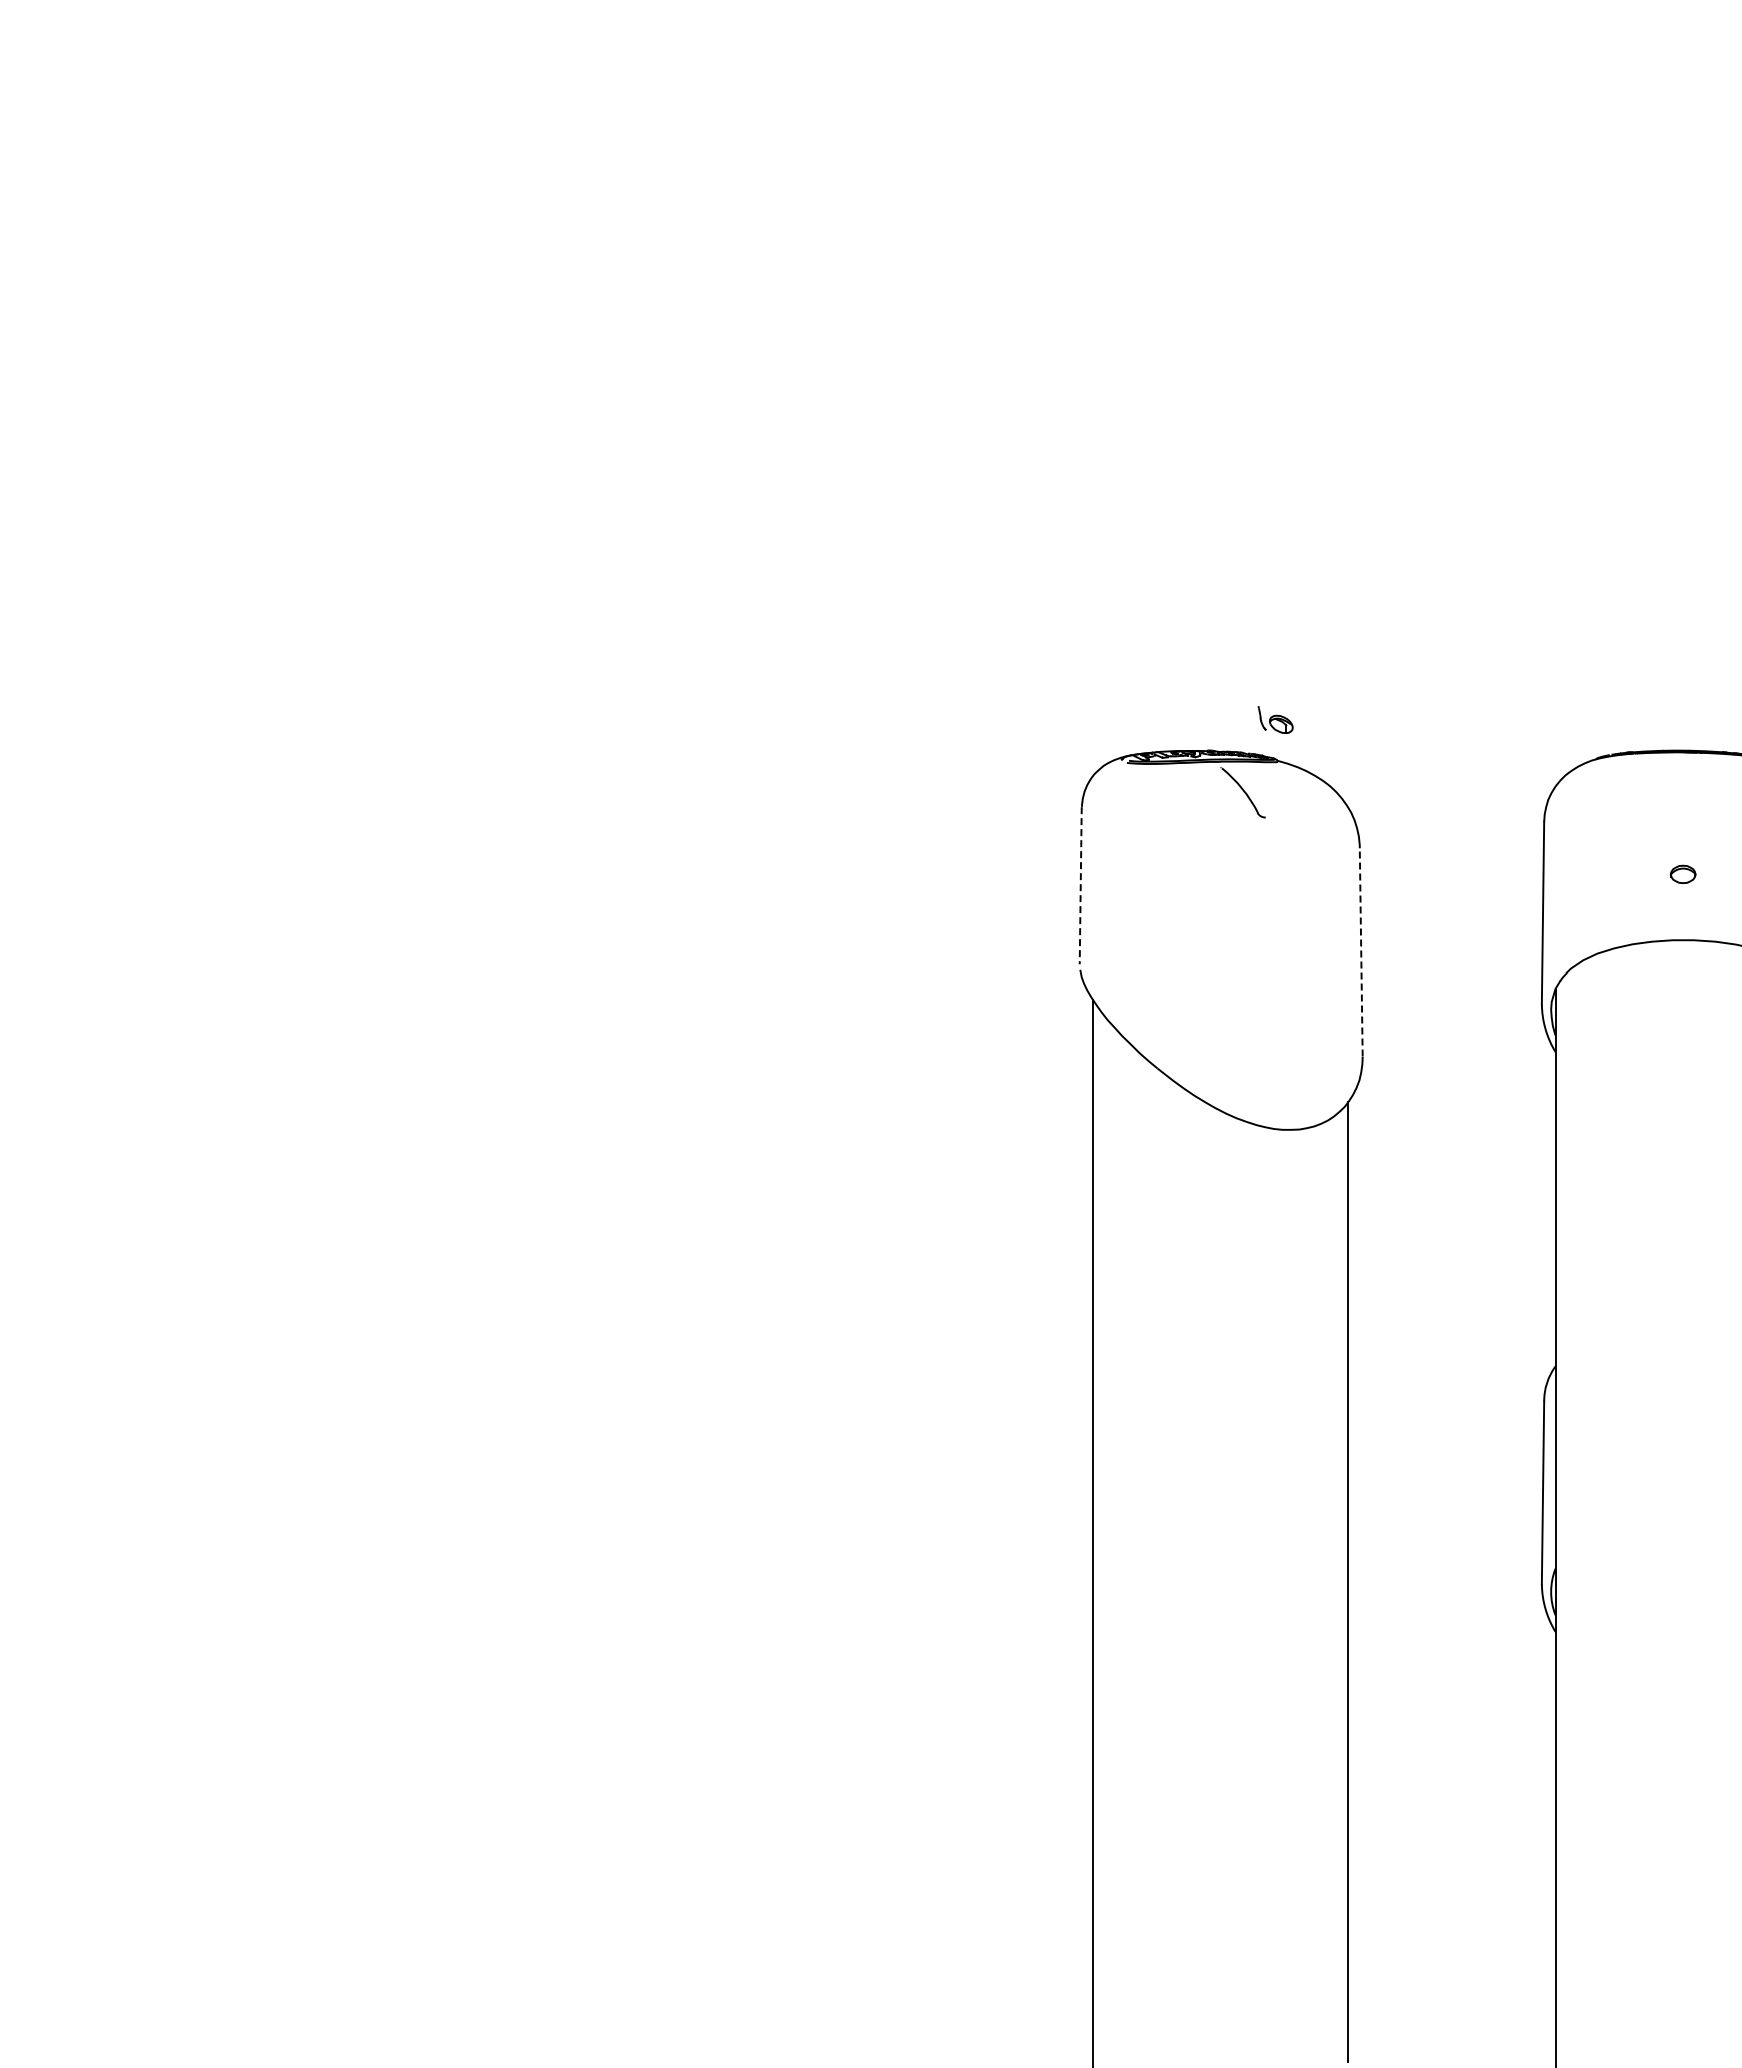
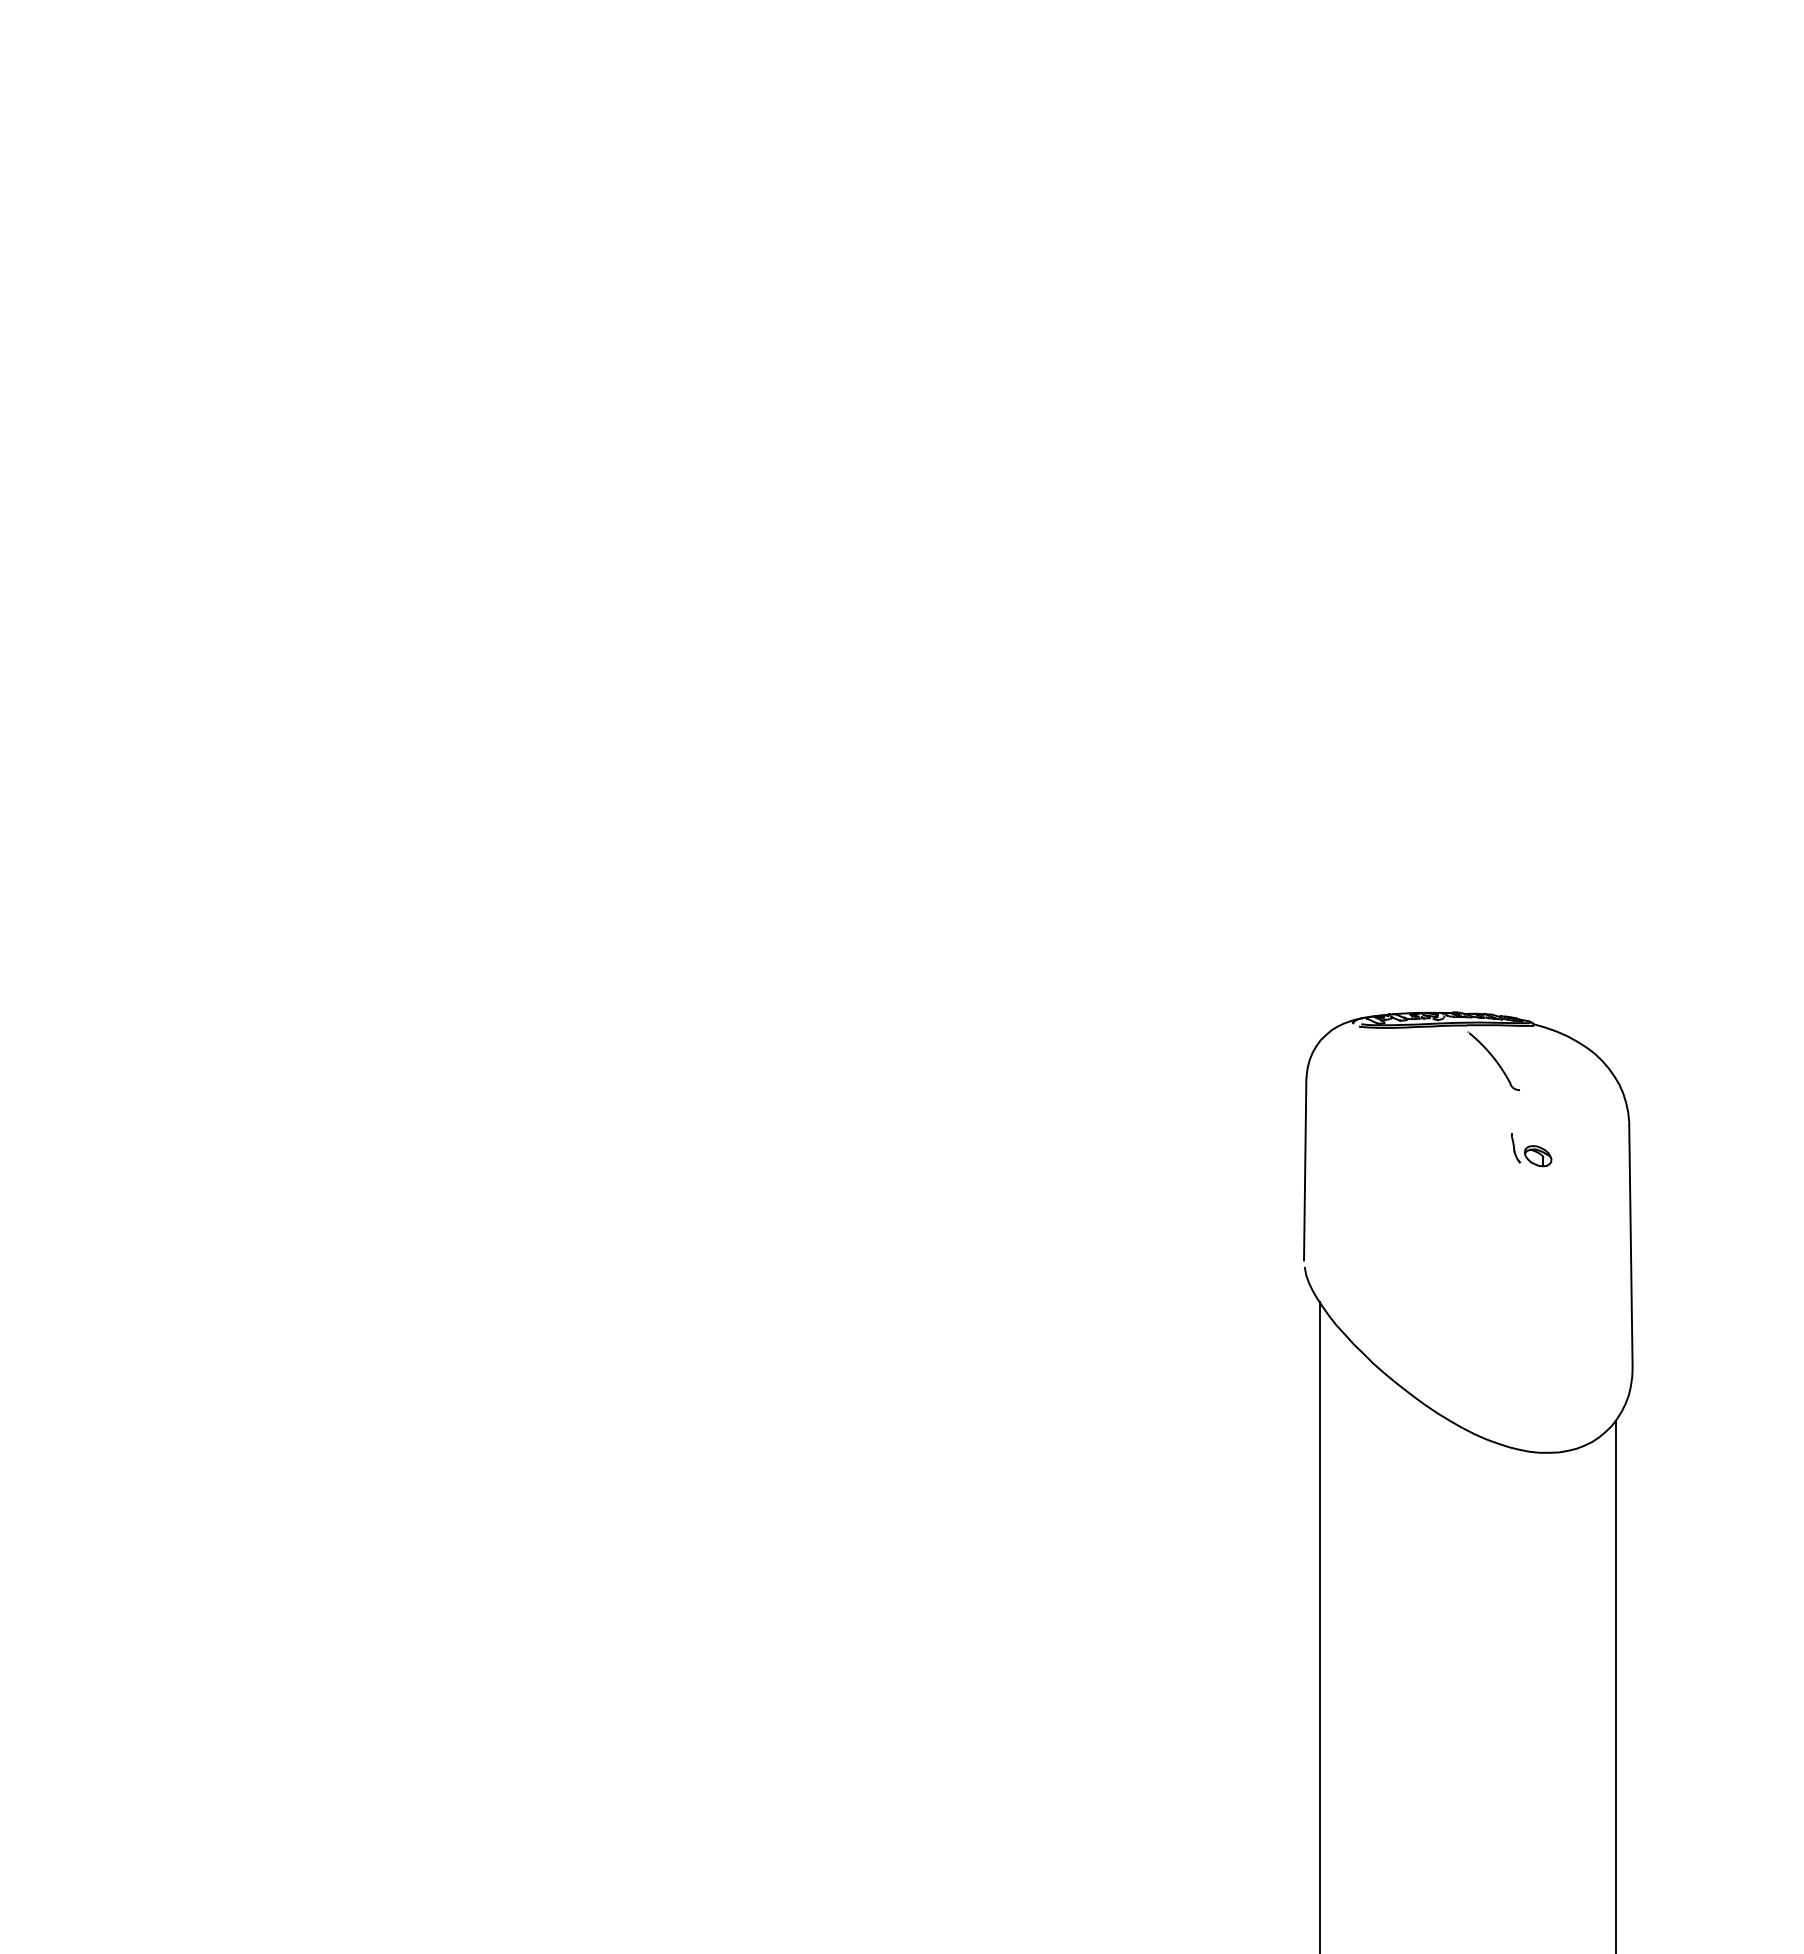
part: (1275, 719) -> (1531, 1150), moved
line: (1080, 885) -> (1304, 1169), dashed -> solid
line: (1361, 951) -> (1631, 1245), dashed -> solid

